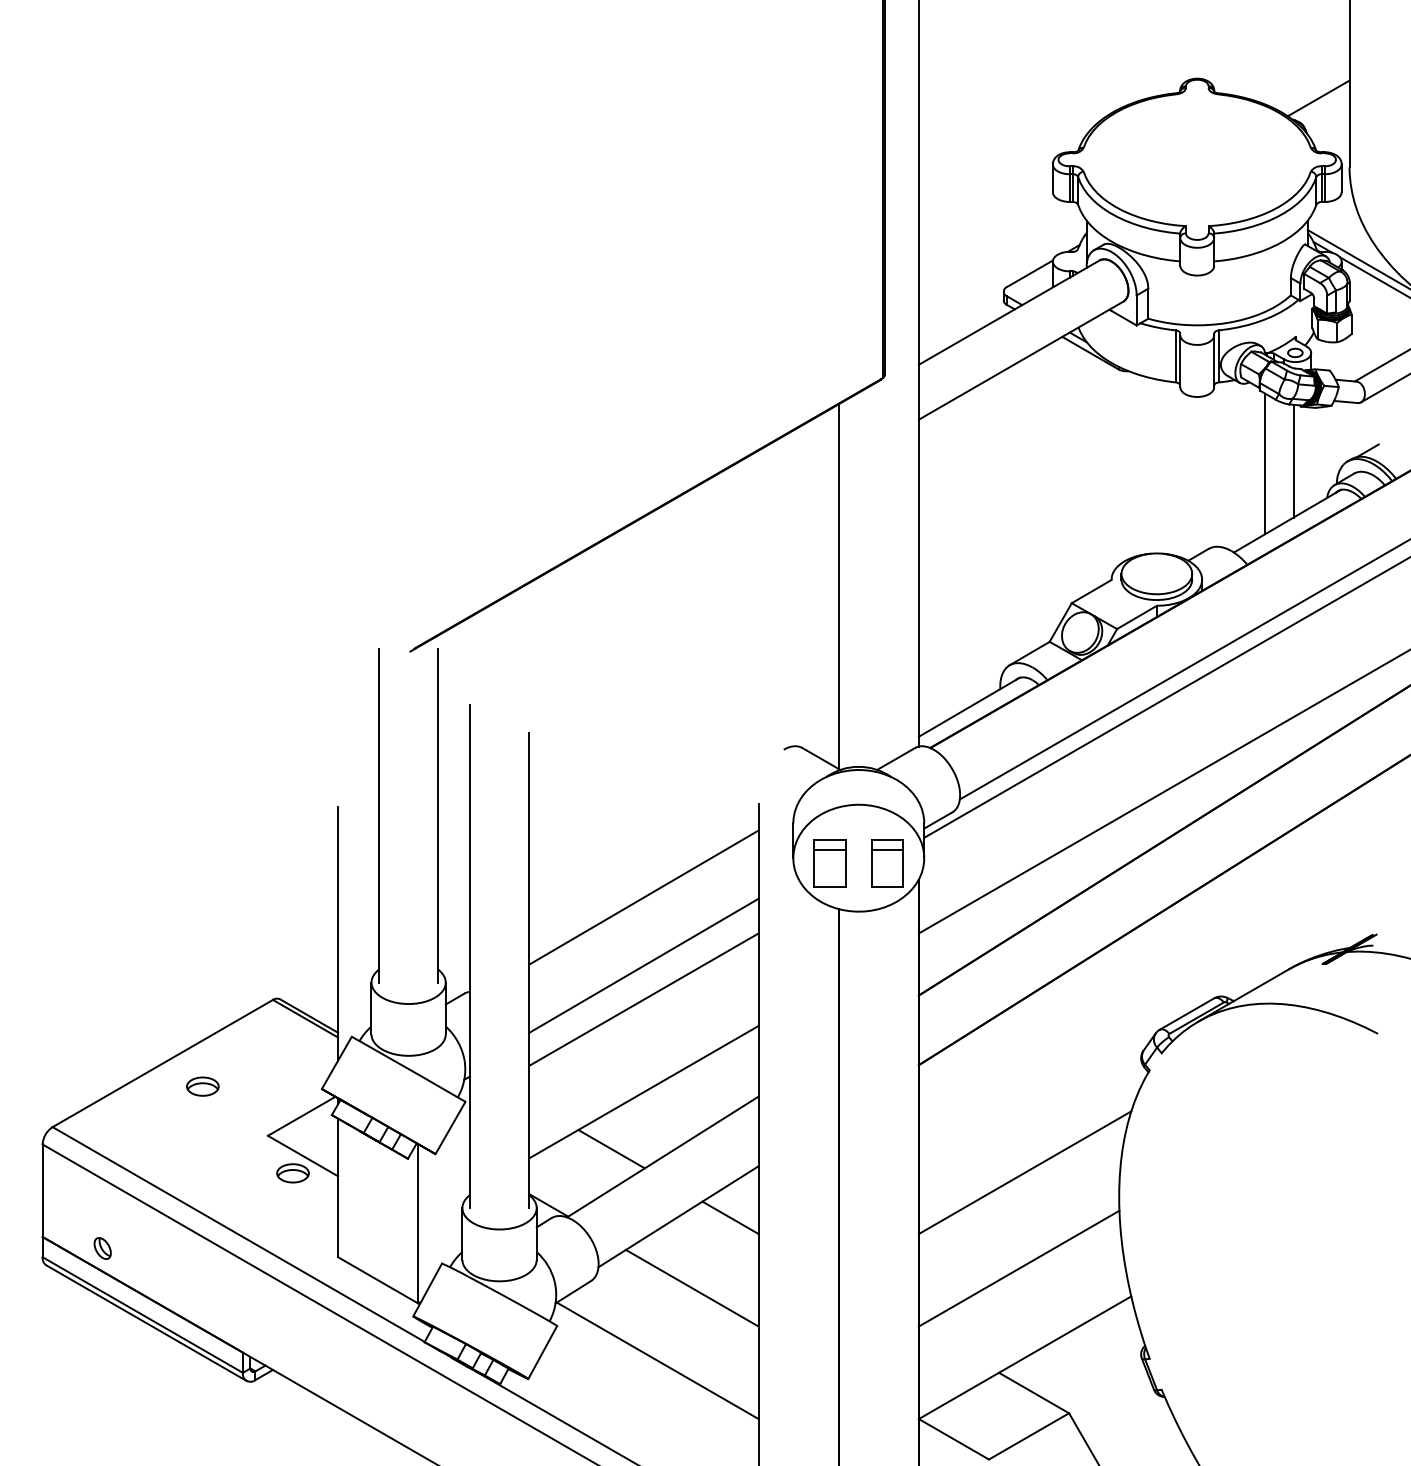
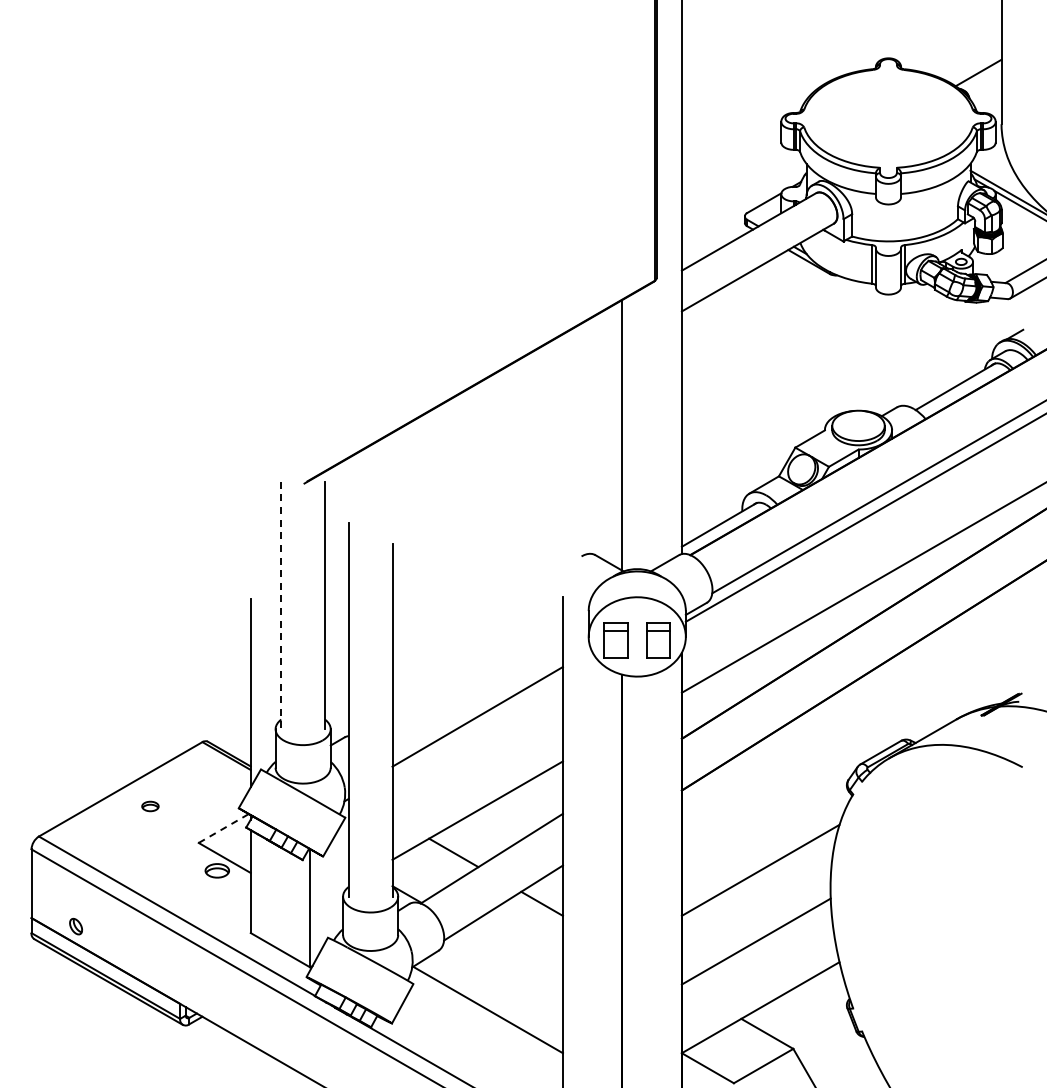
line: (1292, 461) -> (959, 342), removed
line: (1264, 464) -> (938, 344), removed
line: (379, 815) -> (281, 605), solid -> dashed
line: (643, 898) -> (477, 666), removed
line: (643, 999) -> (477, 741), removed
part: (202, 1086) -> (150, 806), size x0.7
line: (301, 1116) -> (223, 828), solid -> dashed
line: (692, 1287) -> (513, 955), removed

